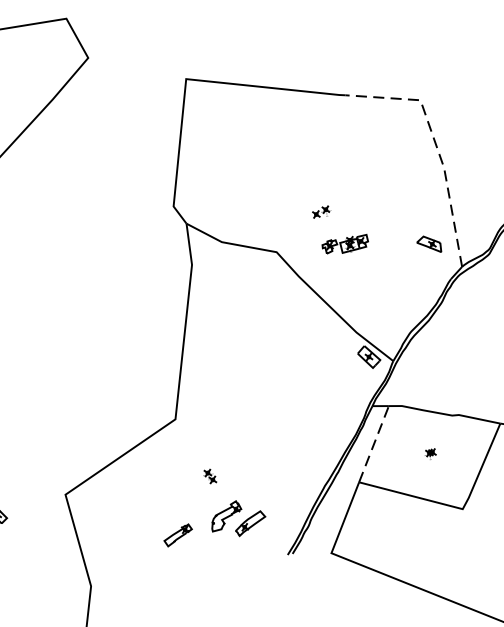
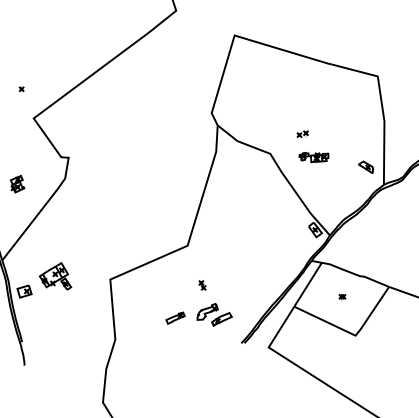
line: (436, 145) -> (382, 106), dashed -> solid
line: (374, 443) -> (308, 284), dashed -> solid

